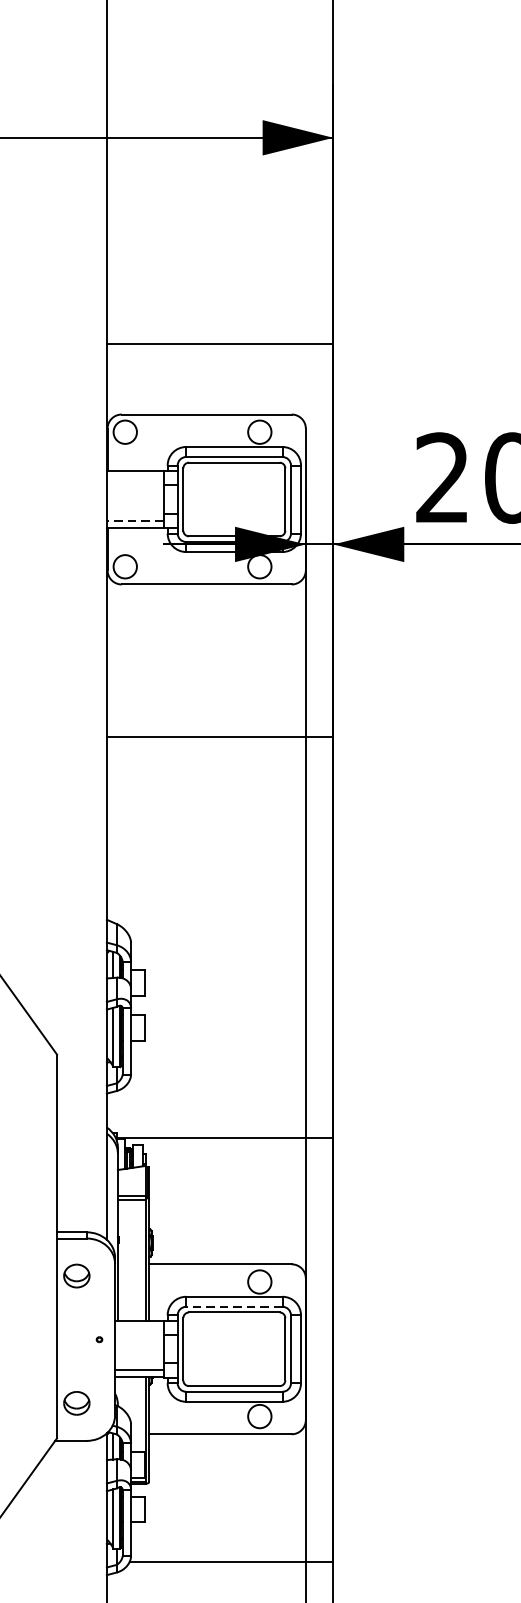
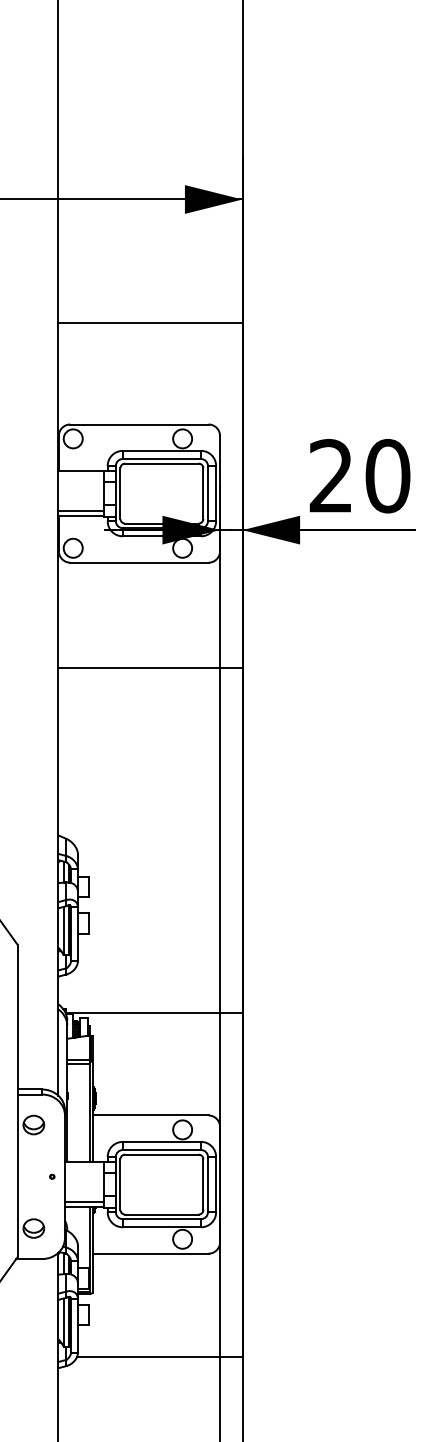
line: (220, 344) -> (150, 323), moved
line: (134, 520) -> (80, 510), dashed -> solid
line: (220, 736) -> (150, 667), moved
line: (233, 1307) -> (161, 1150), dashed -> solid

